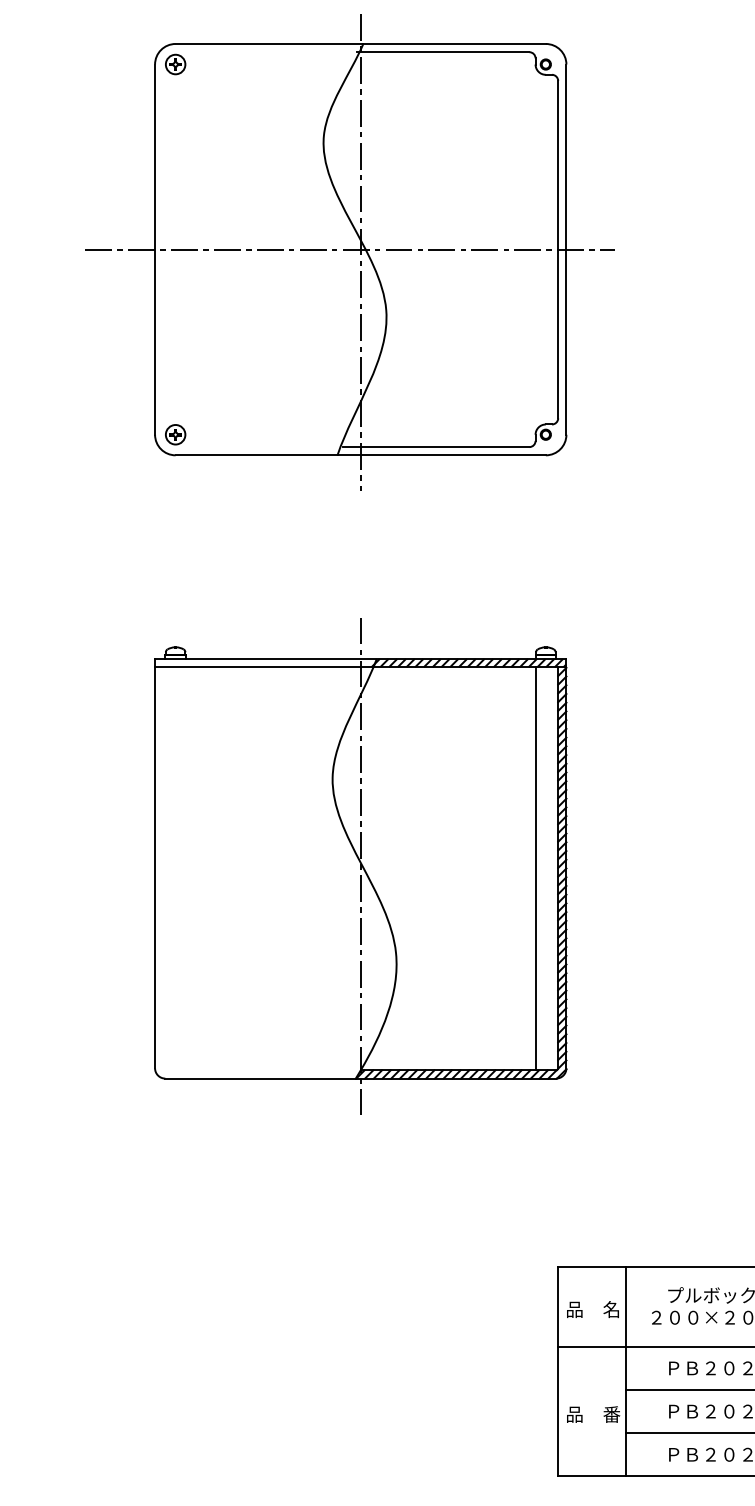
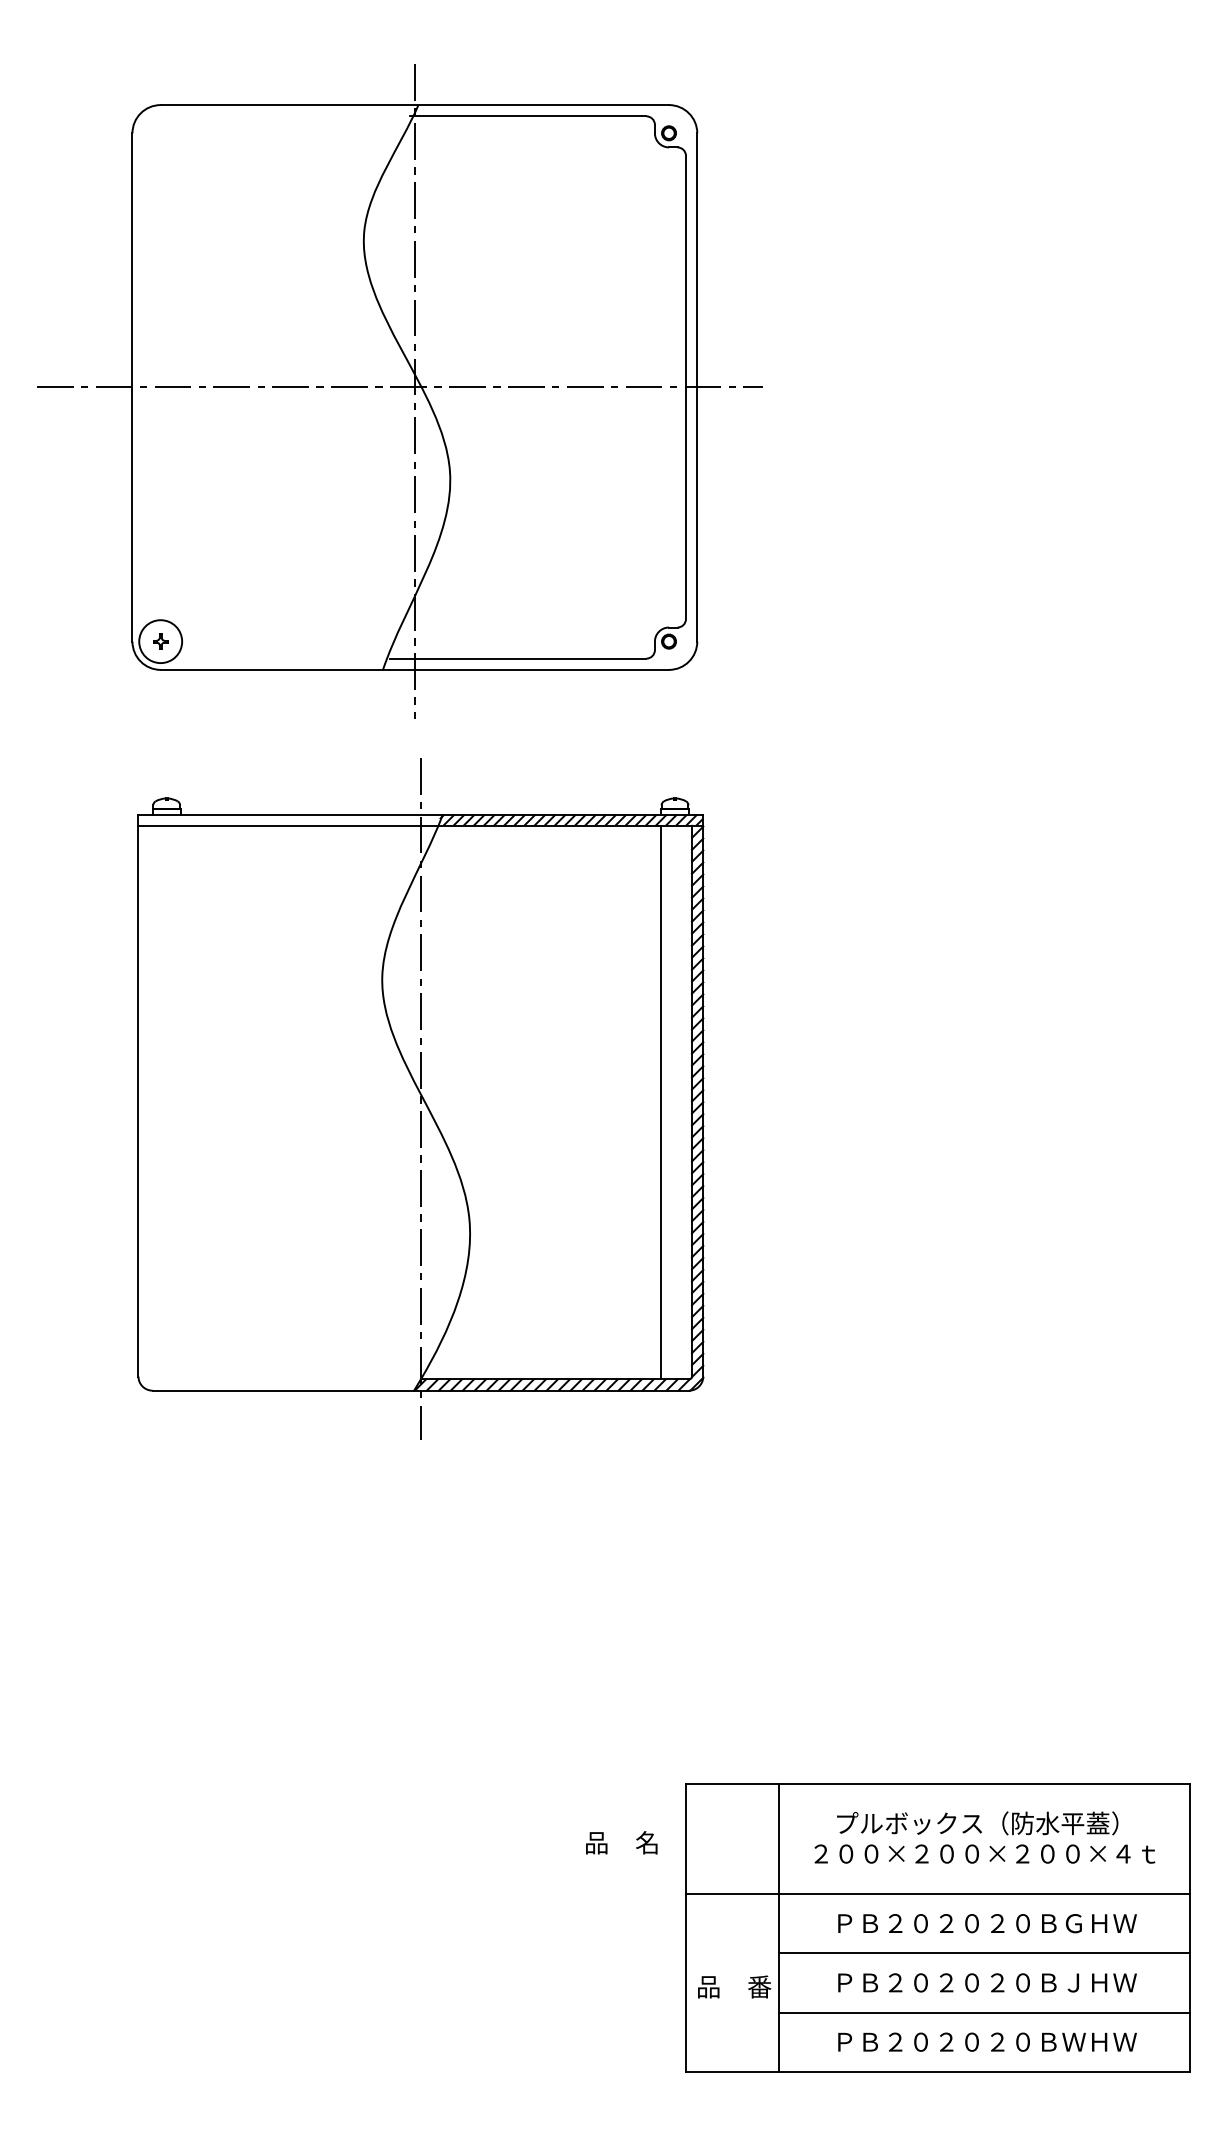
part: (175, 64) -> (160, 133), removed
circle: (175, 434) -> (160, 641), size x1.6
part: (360, 865) -> (420, 1098), moved
text: (592, 1309) -> (621, 1842), moved

